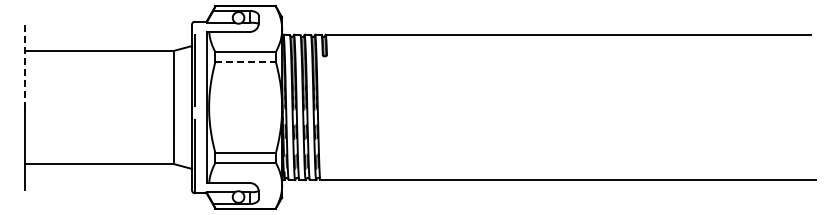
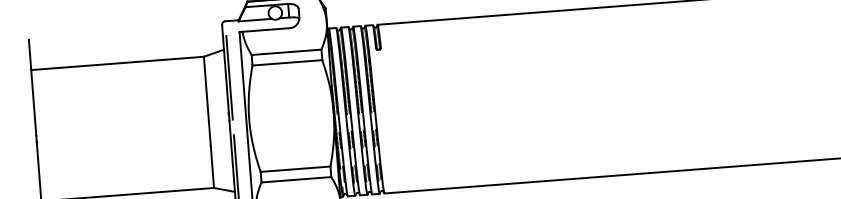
line: (246, 61) -> (288, 62), dashed -> solid
line: (25, 66) -> (33, 88), dashed -> solid

